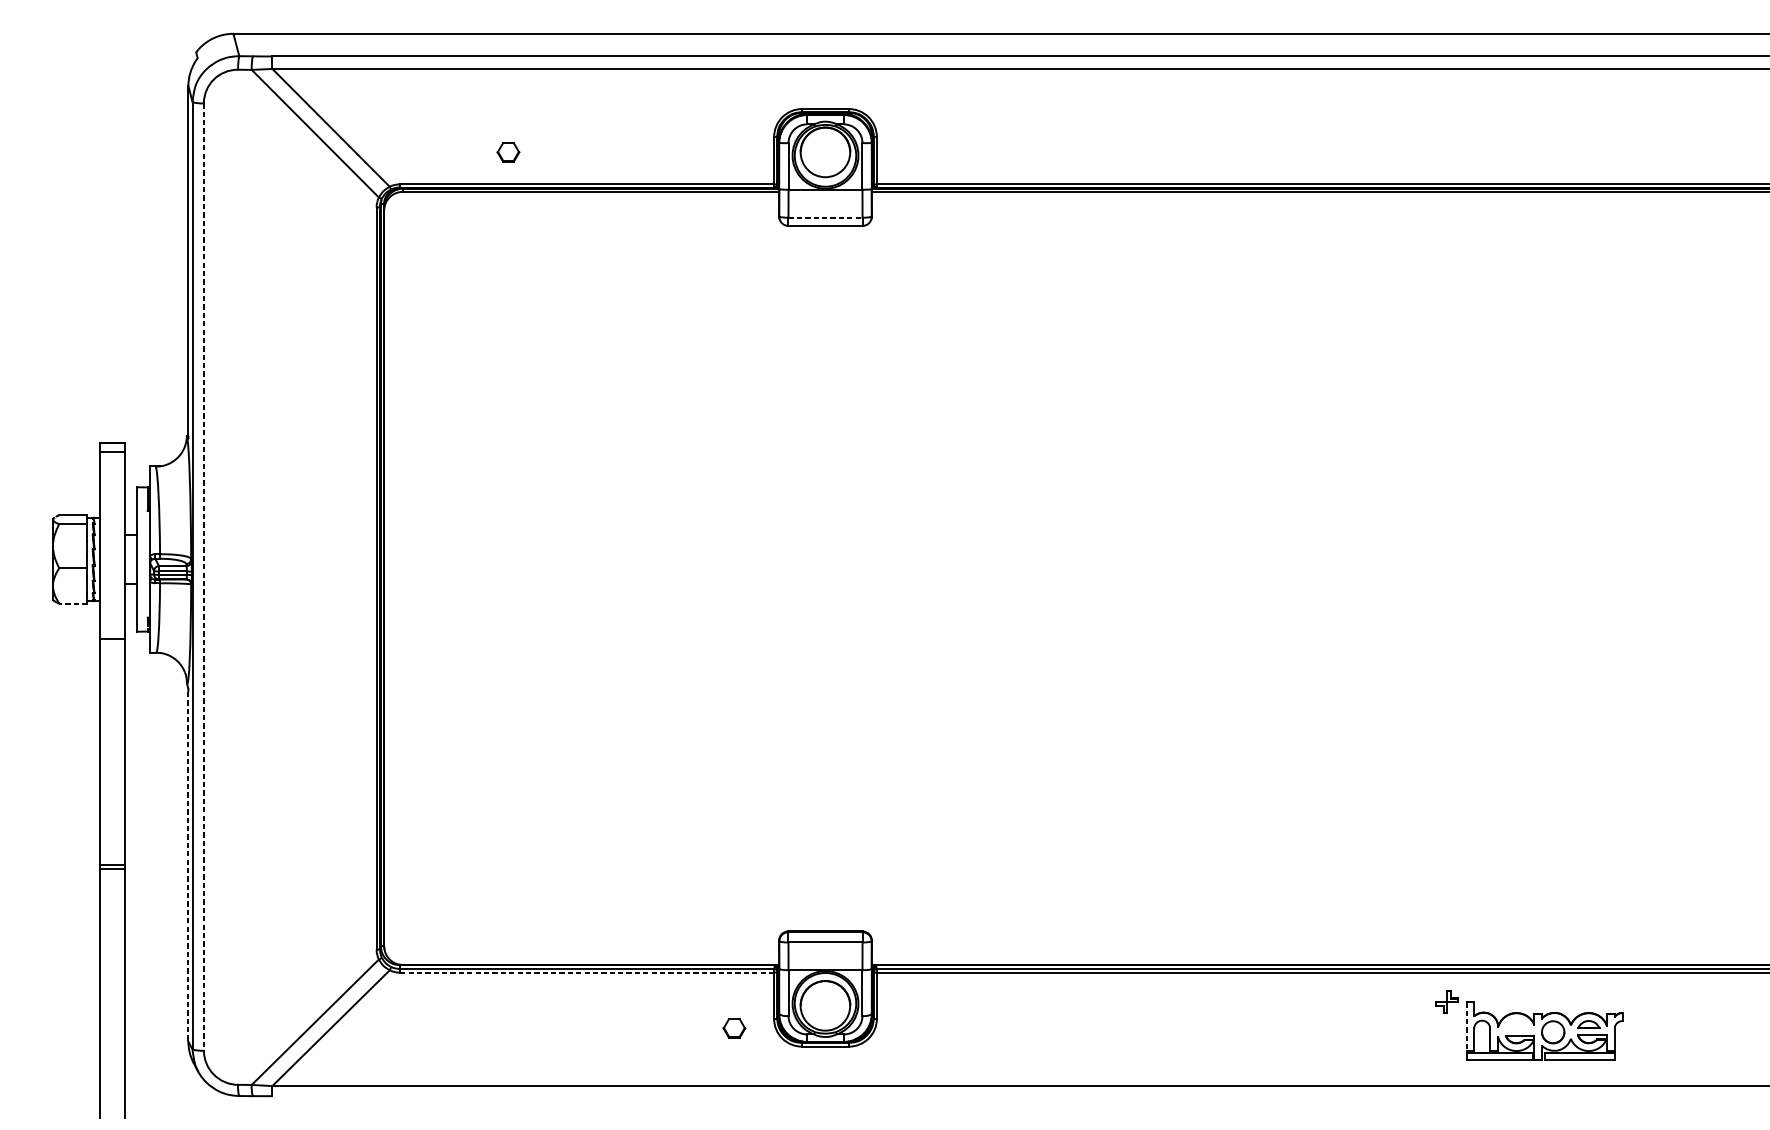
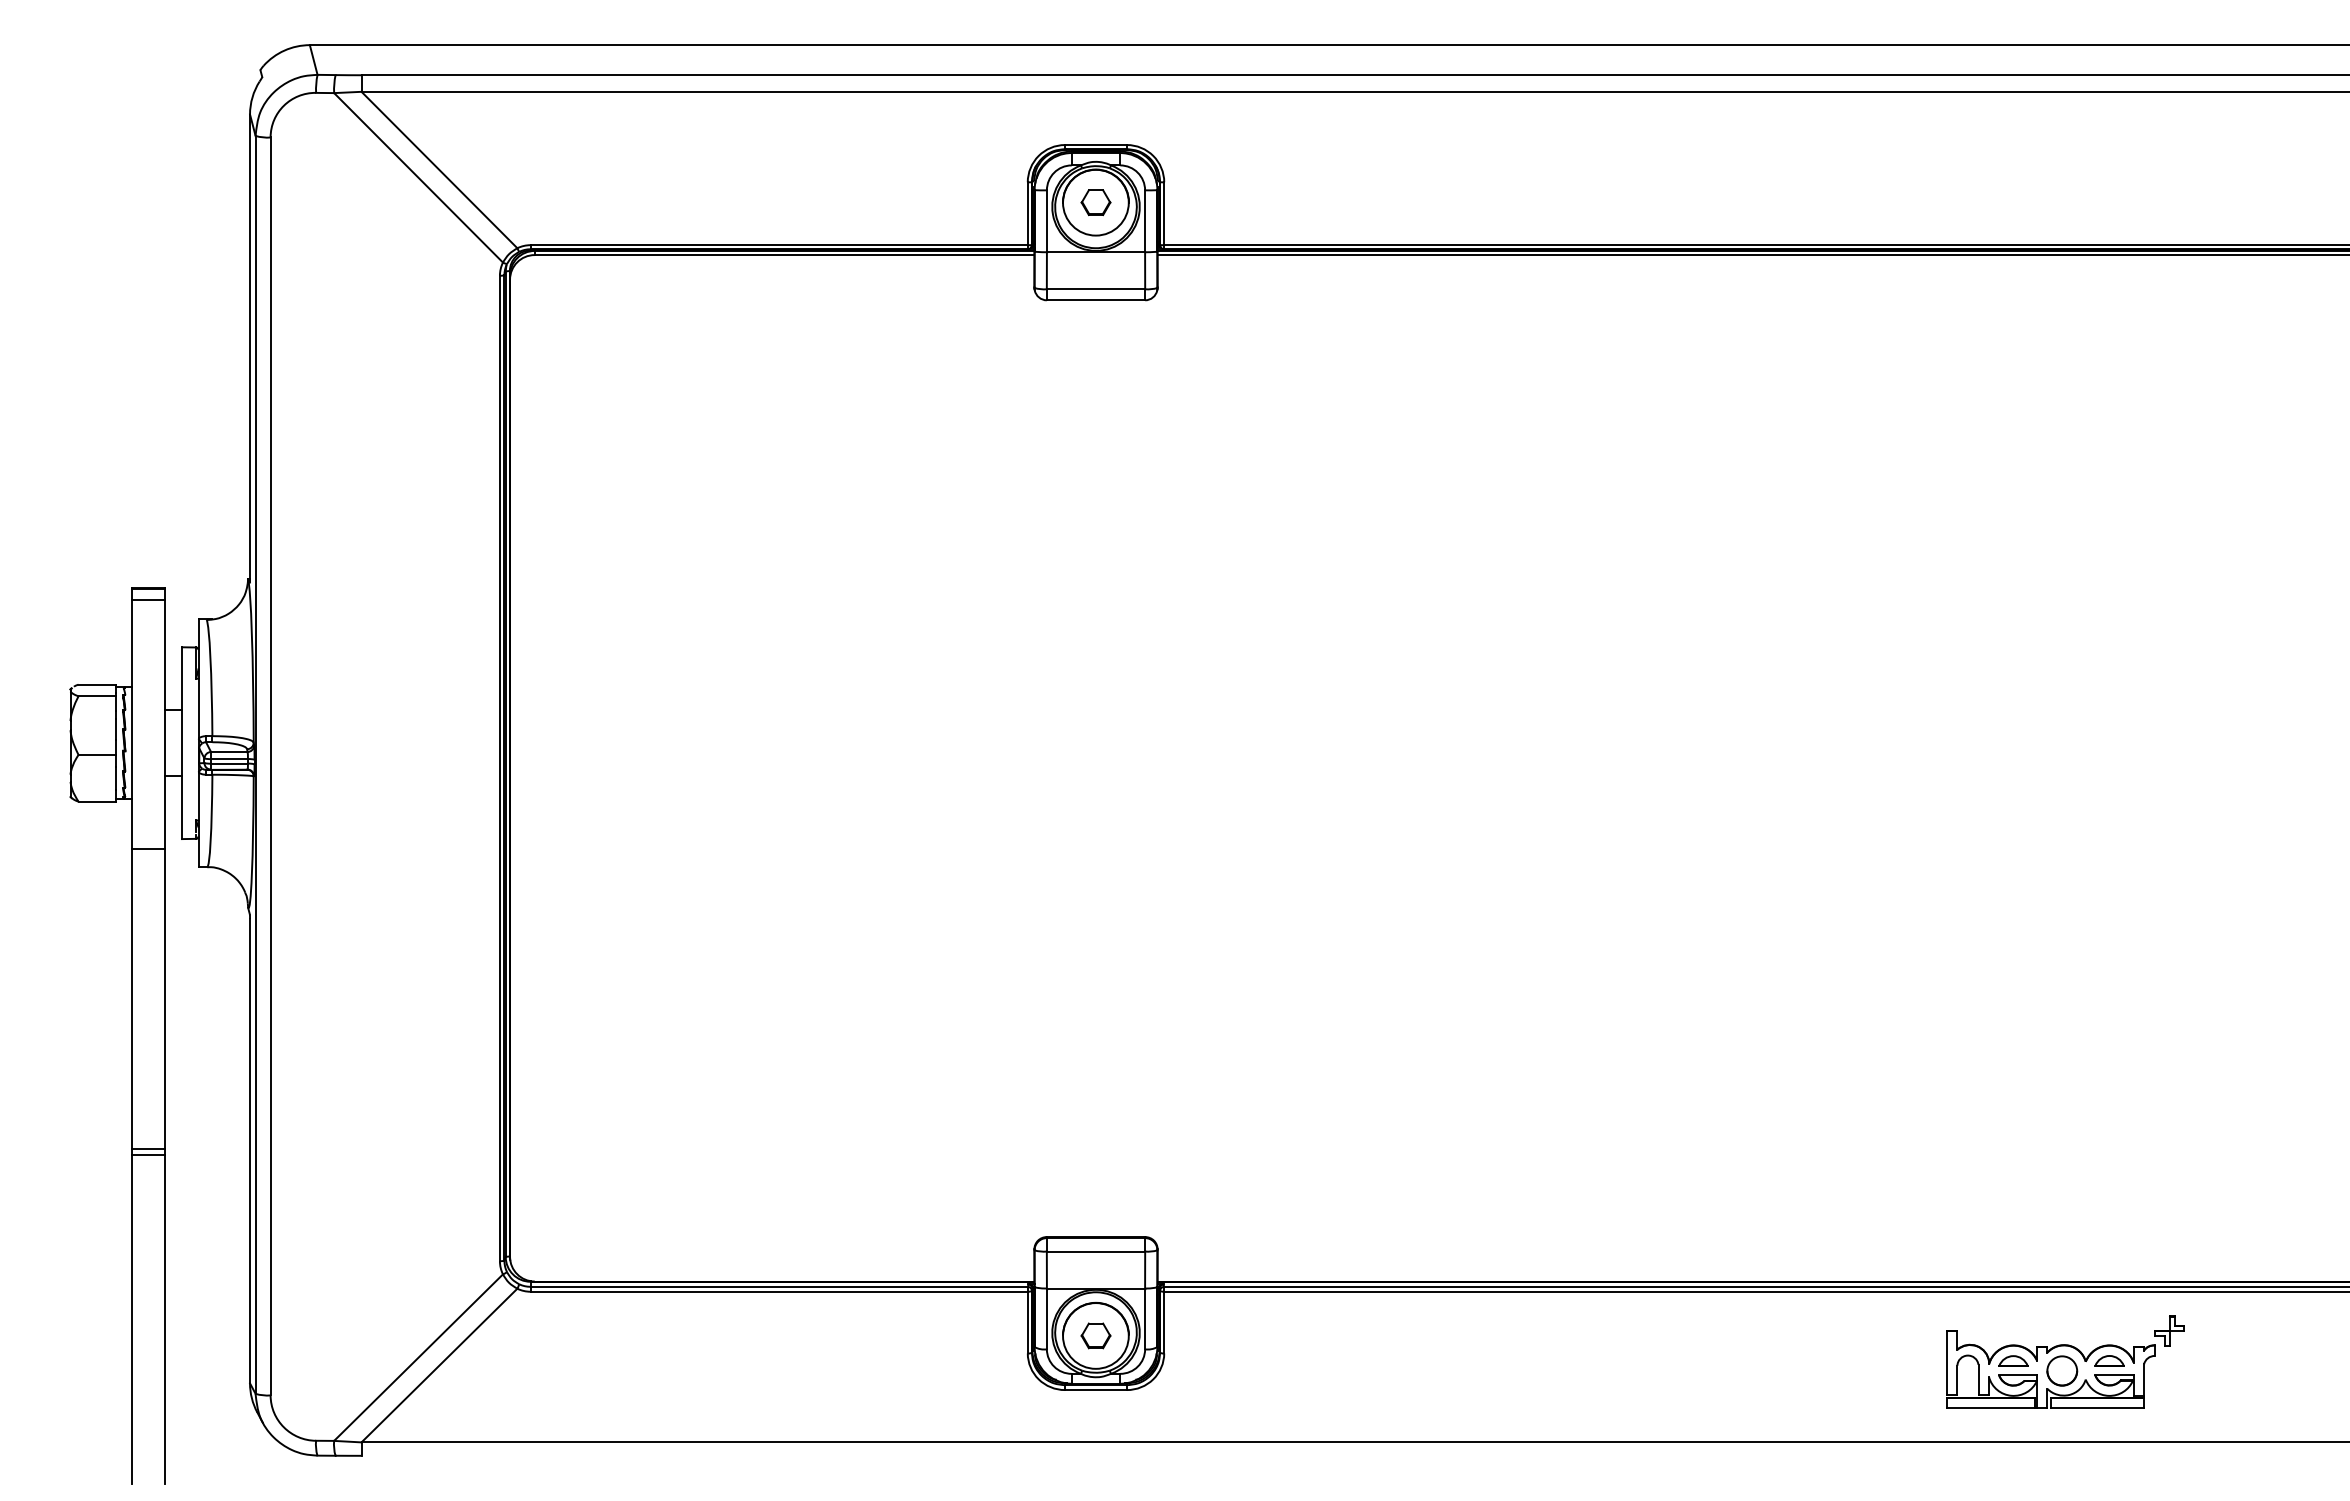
part: (508, 152) -> (1095, 202), moved
line: (825, 217) -> (1096, 289), dashed -> solid
line: (203, 577) -> (270, 766), dashed -> solid
line: (73, 603) -> (97, 801), dashed -> solid
line: (188, 866) -> (250, 1151), dashed -> solid
line: (587, 972) -> (779, 1291), dashed -> solid
part: (1447, 1001) -> (2169, 1330), moved
part: (1516, 1024) -> (2013, 1360), added
line: (1466, 1026) -> (1947, 1363), dashed -> solid
part: (734, 1028) -> (1095, 1335), moved

